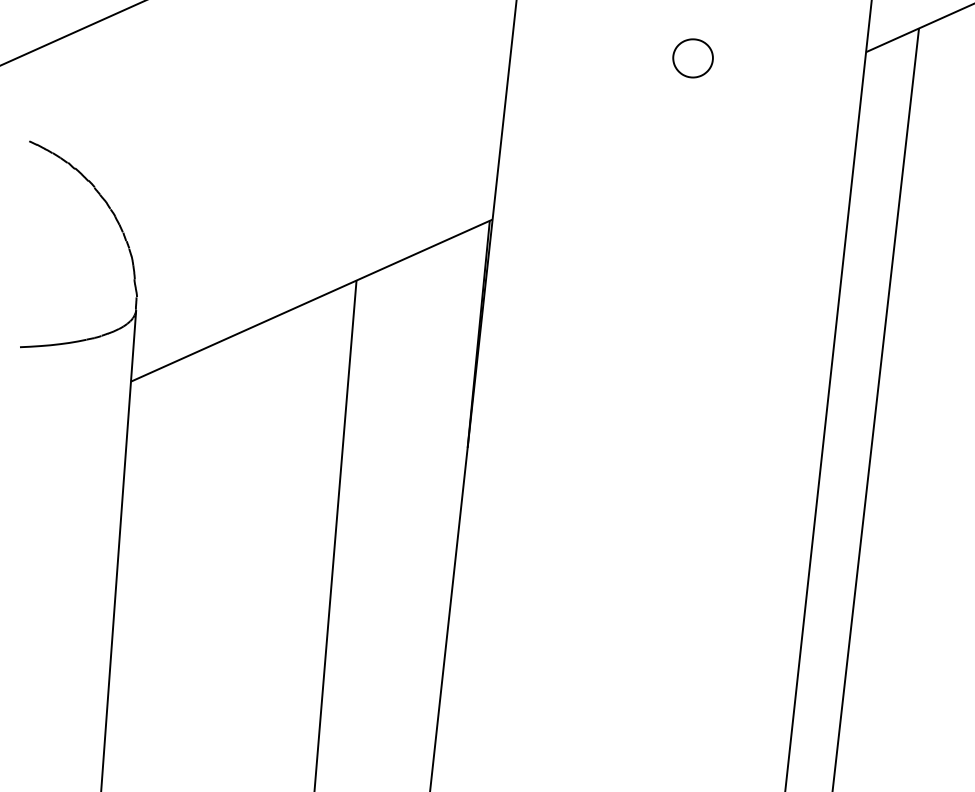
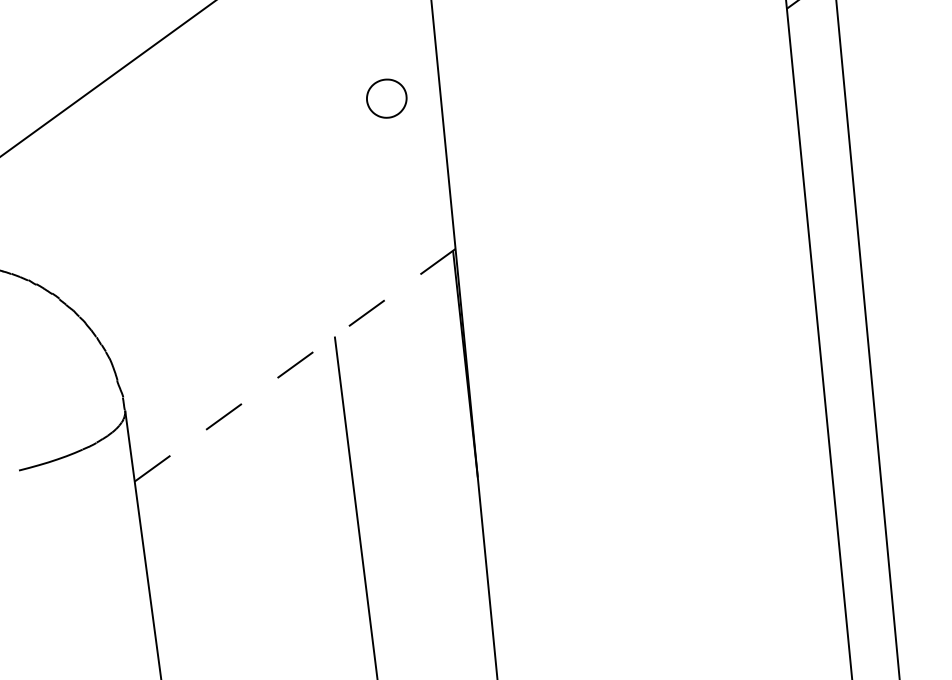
part: (692, 58) -> (386, 98), moved
line: (312, 300) -> (295, 365), solid -> dashed

